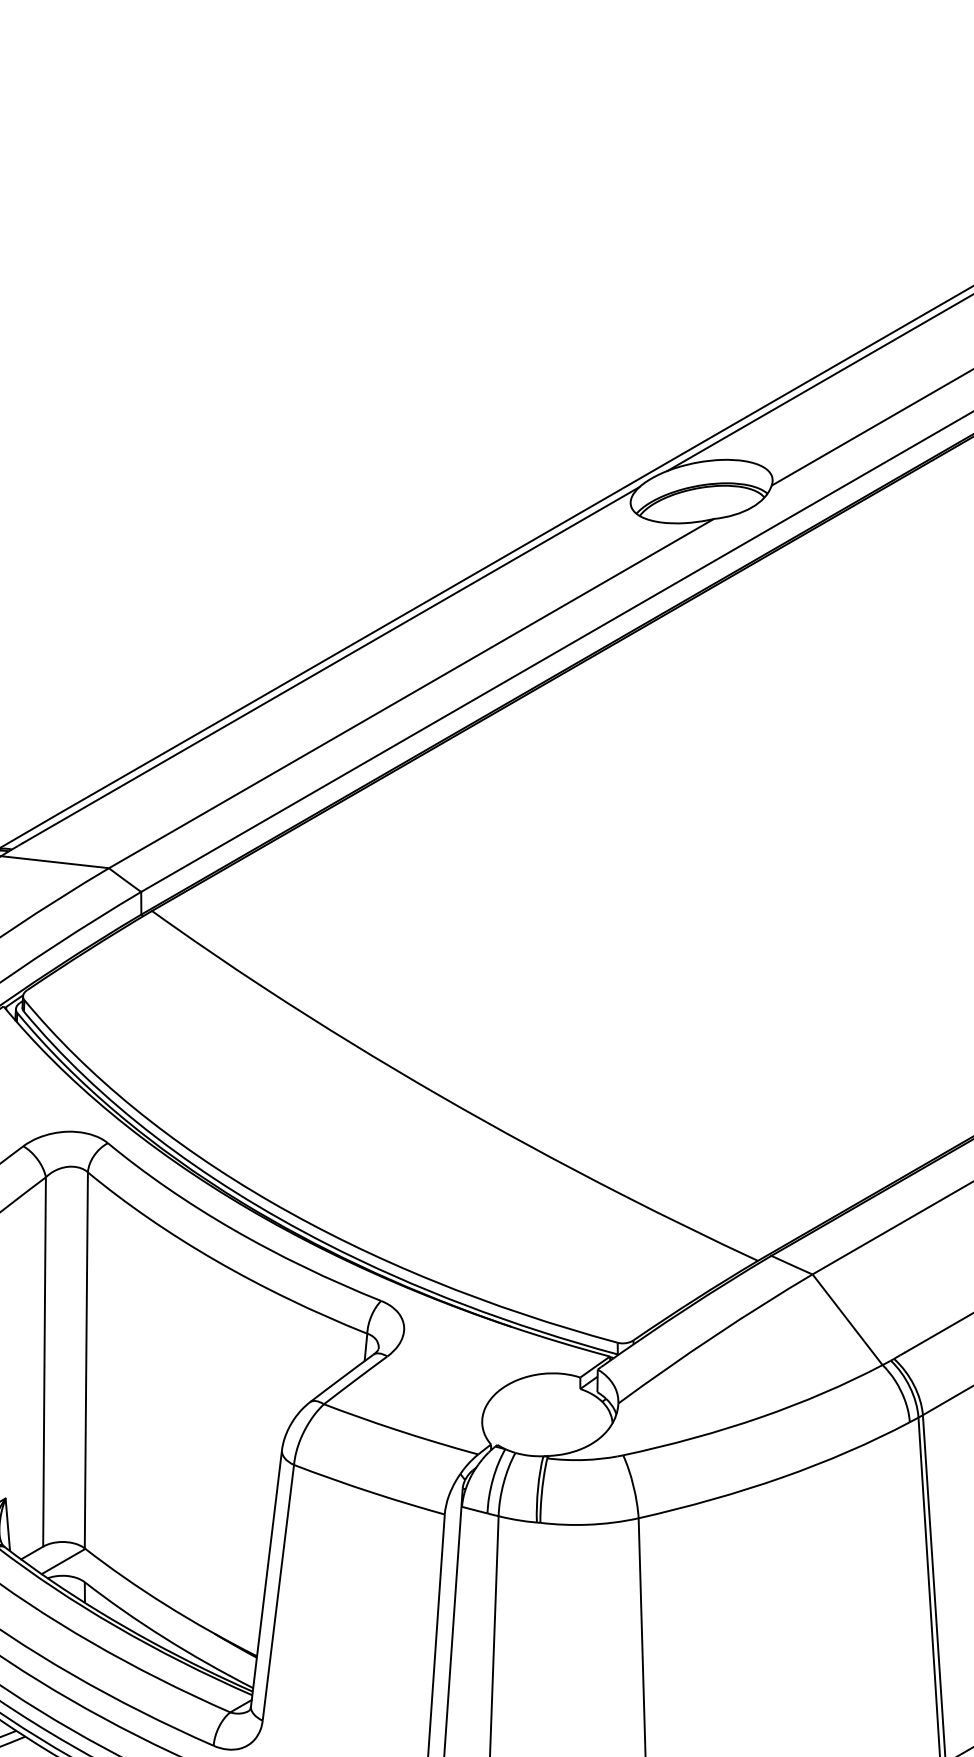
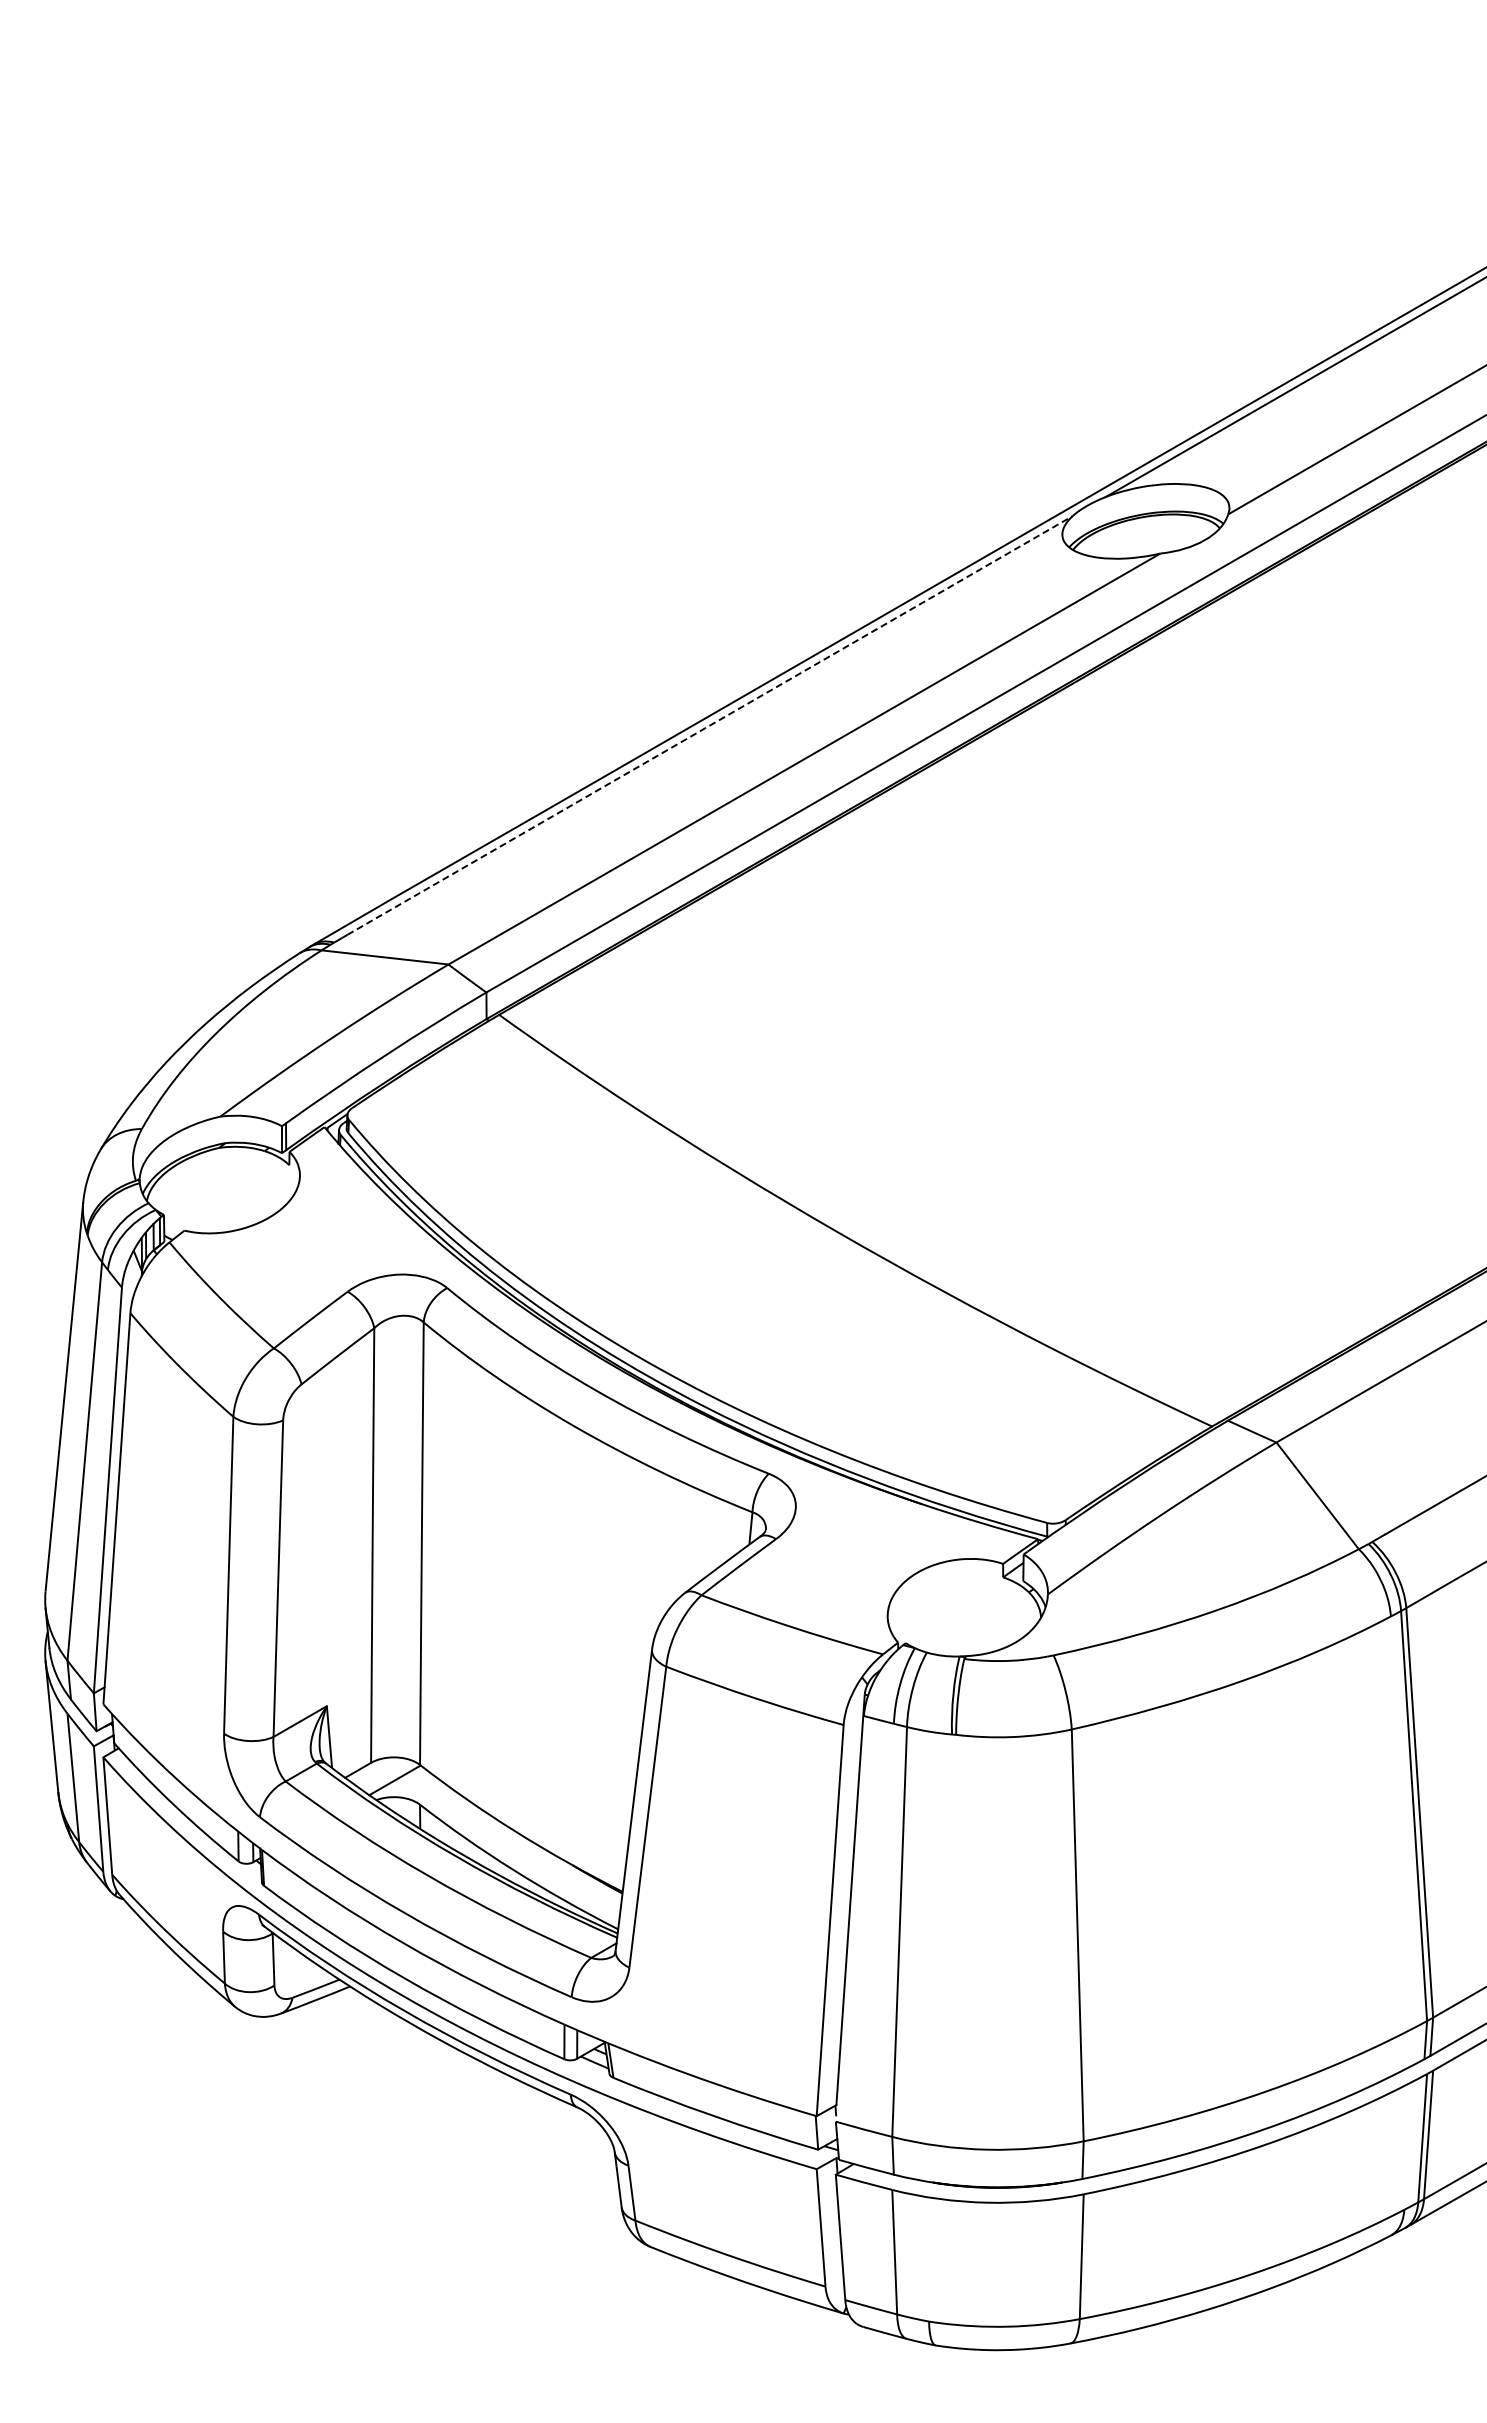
line: (331, 665) -> (710, 725), solid -> dashed

